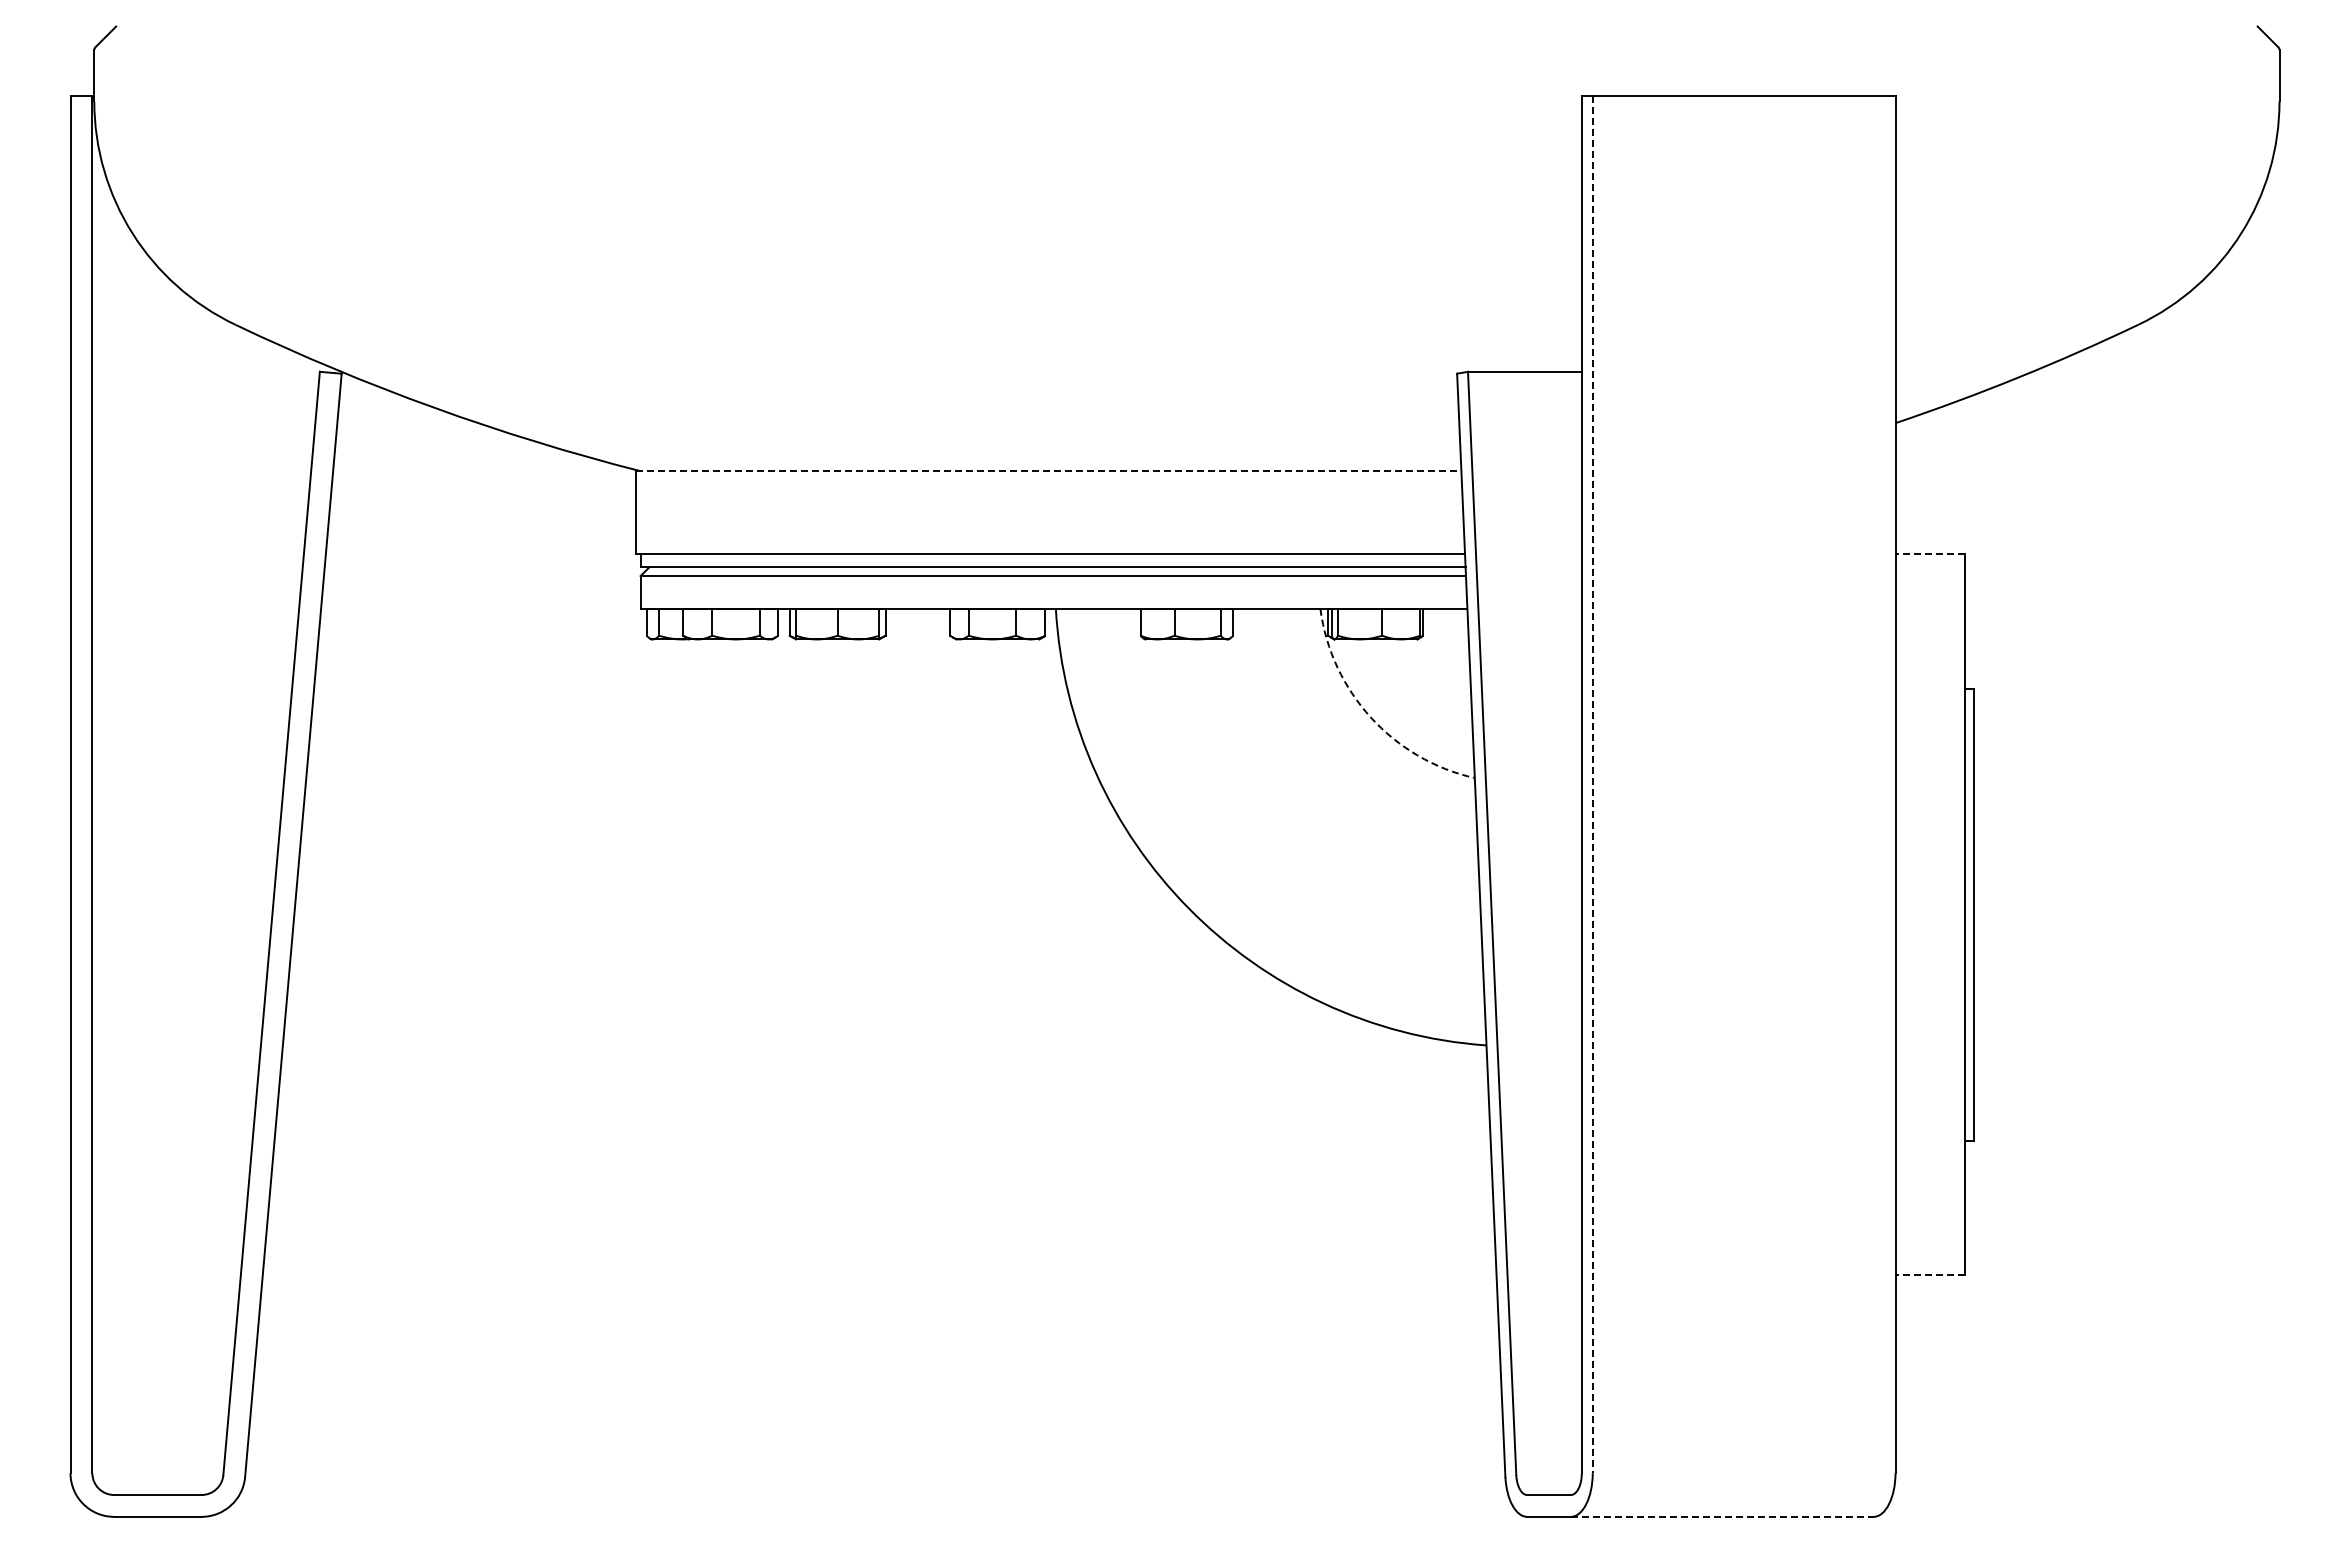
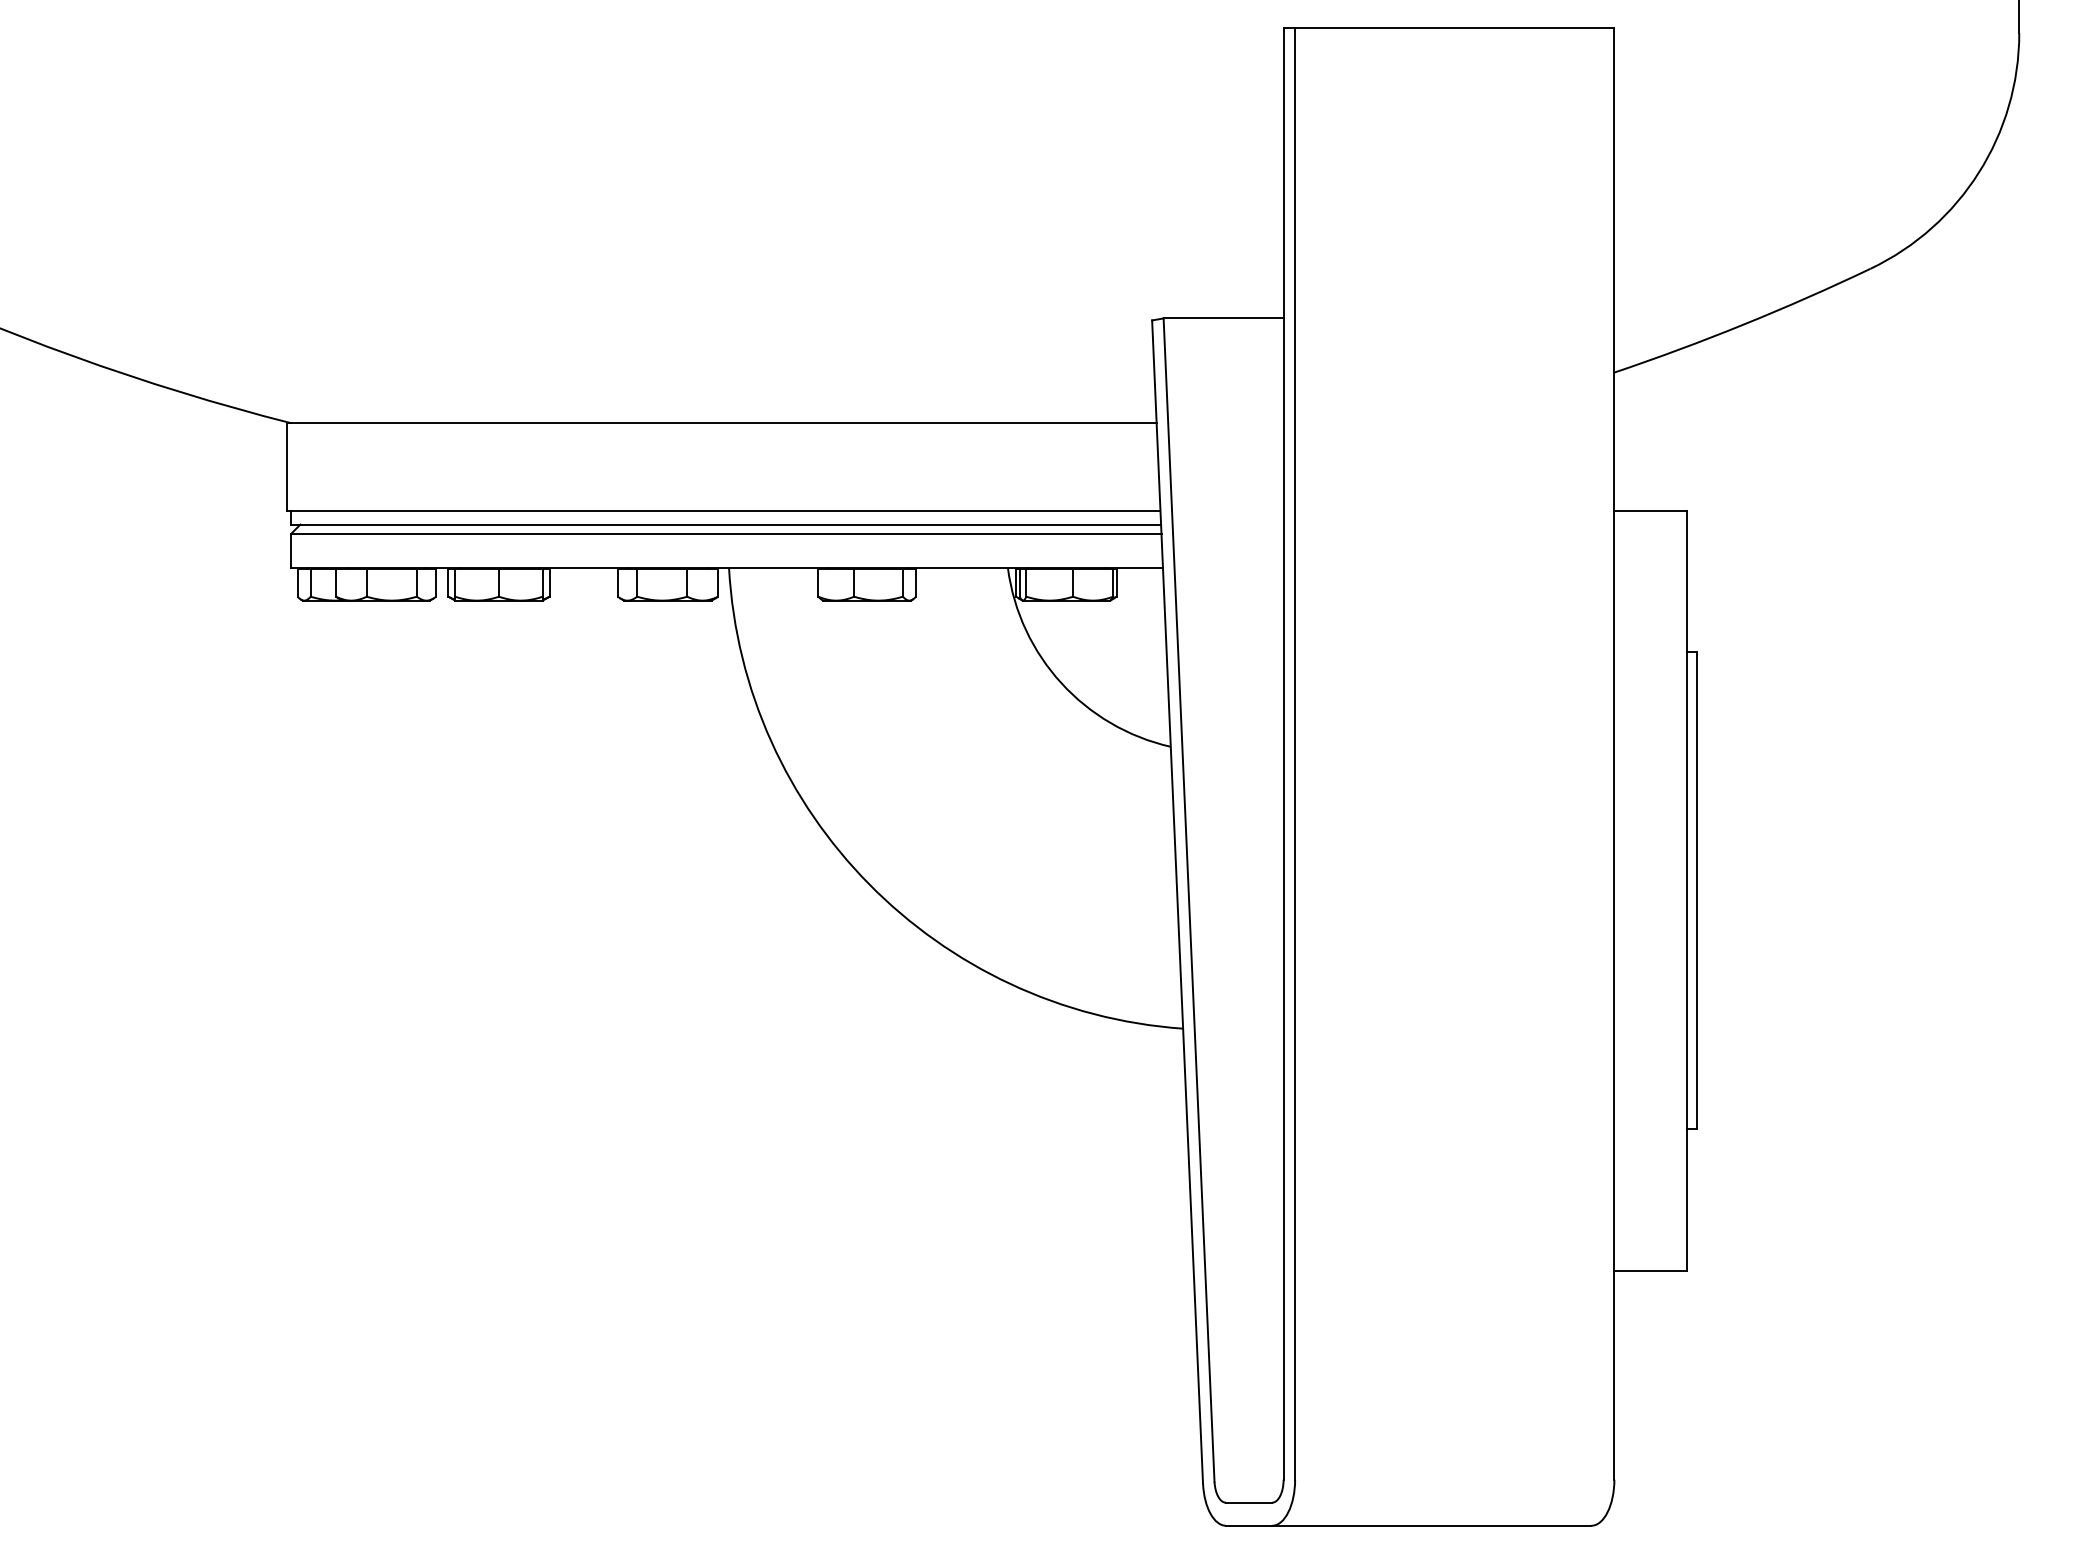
line: (1048, 471) -> (721, 423), dashed -> solid
line: (1930, 554) -> (1651, 511), dashed -> solid
arc: (1371, 717) -> (1061, 682), dashed -> solid
line: (1592, 785) -> (1294, 754), dashed -> solid
line: (1930, 1275) -> (1651, 1271), dashed -> solid
line: (1722, 1516) -> (1431, 1525), dashed -> solid

